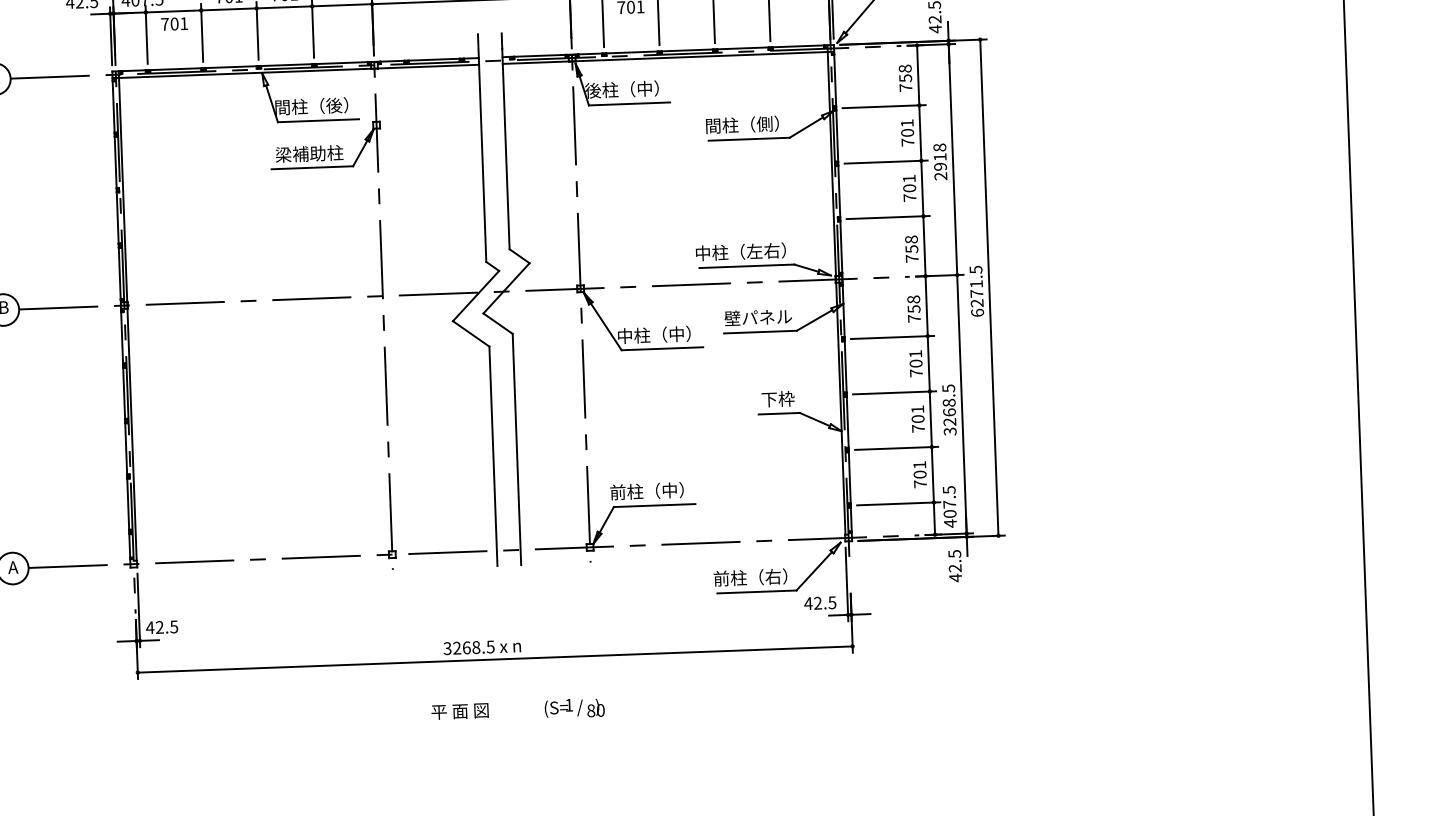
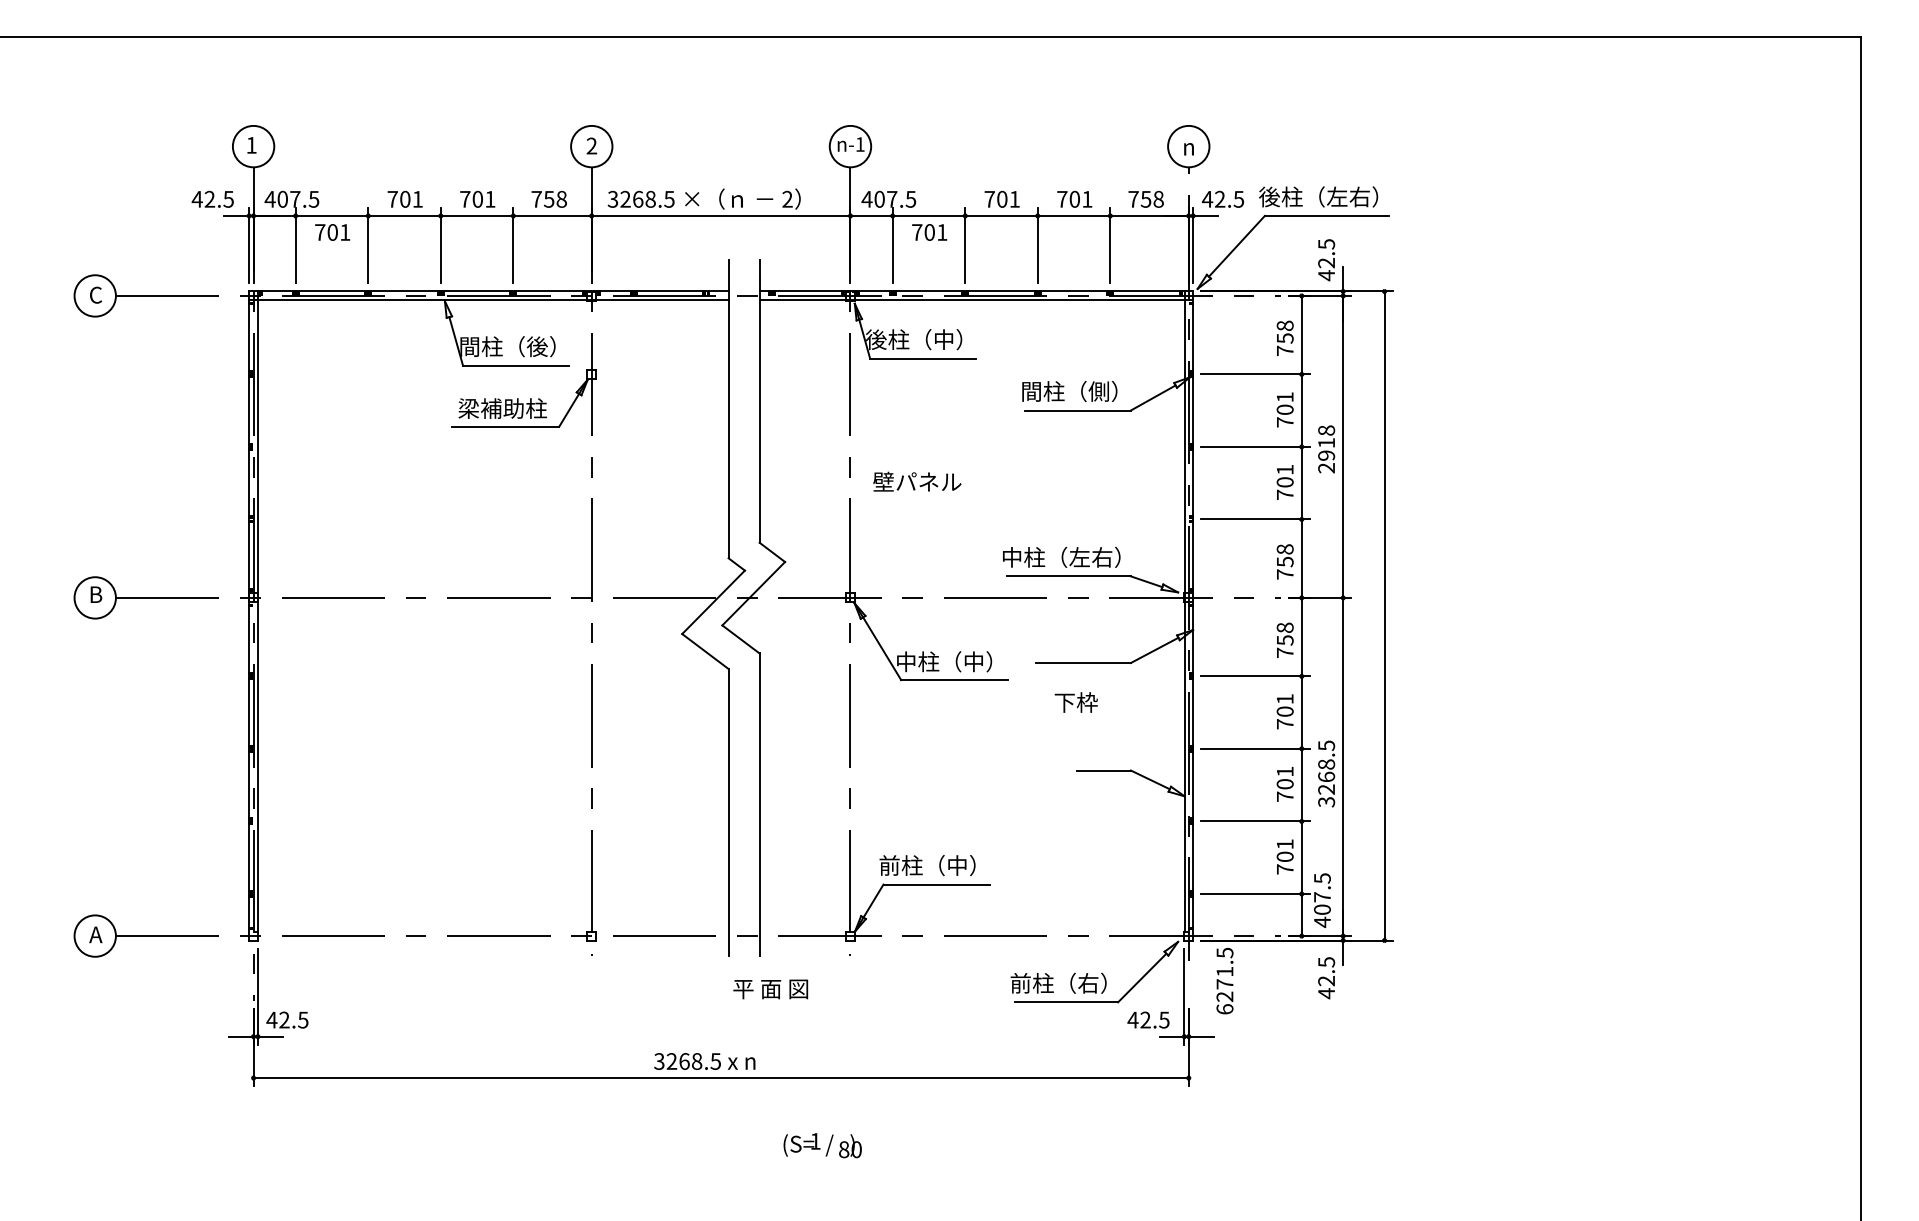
text: (976, 291) -> (1224, 981), moved
text: (758, 317) -> (917, 481), moved
text: (777, 399) -> (1075, 702), moved
text: (459, 711) -> (770, 989), moved

